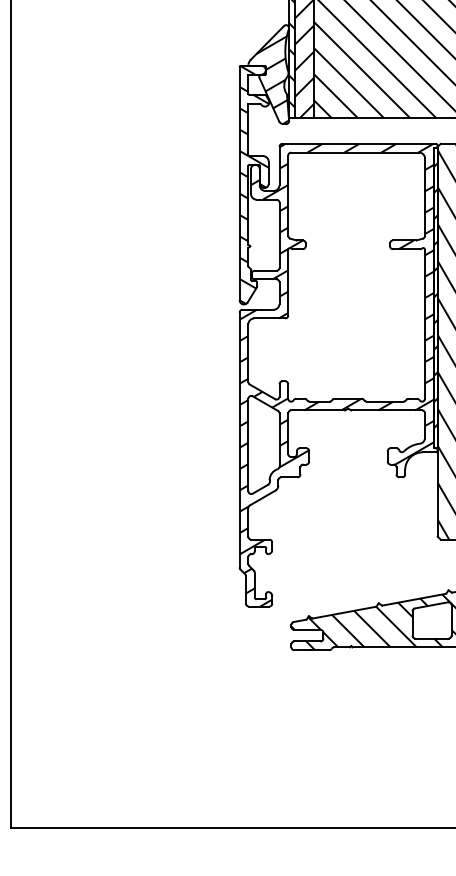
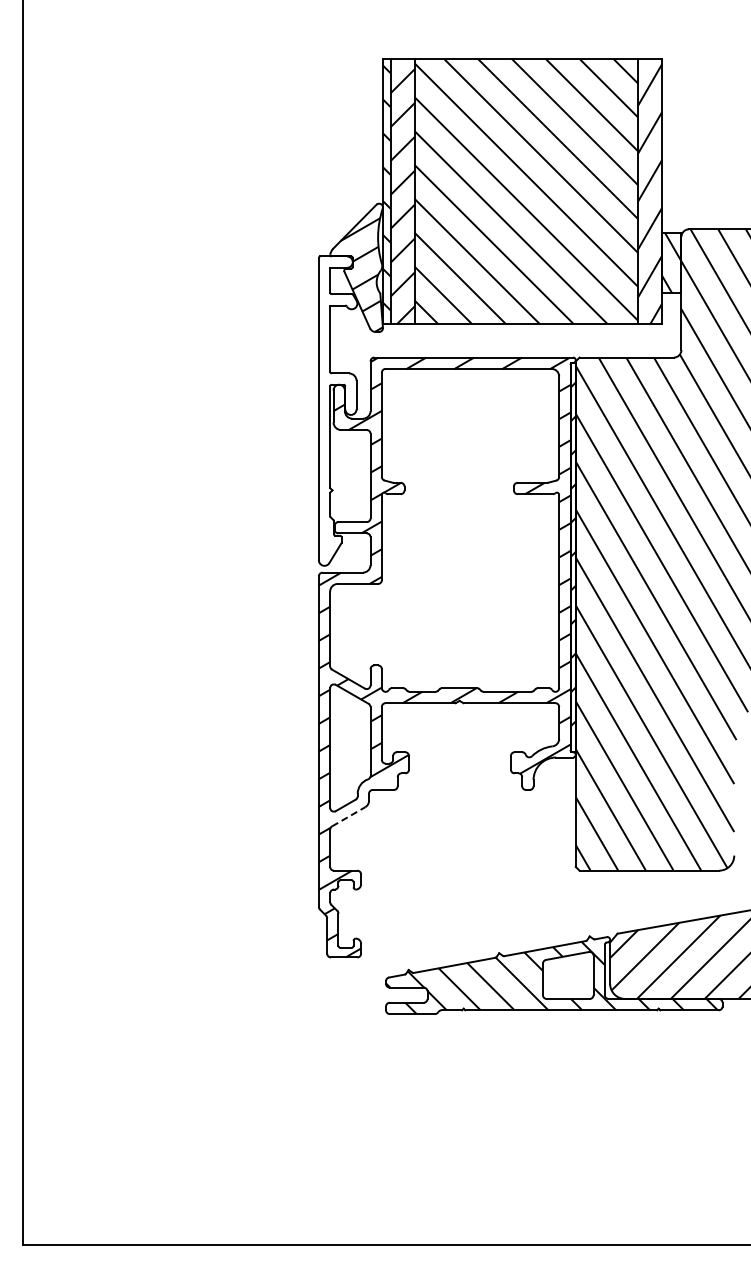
hatch: (254, 184) -> (337, 410), removed
line: (263, 497) -> (349, 816), solid -> dashed

